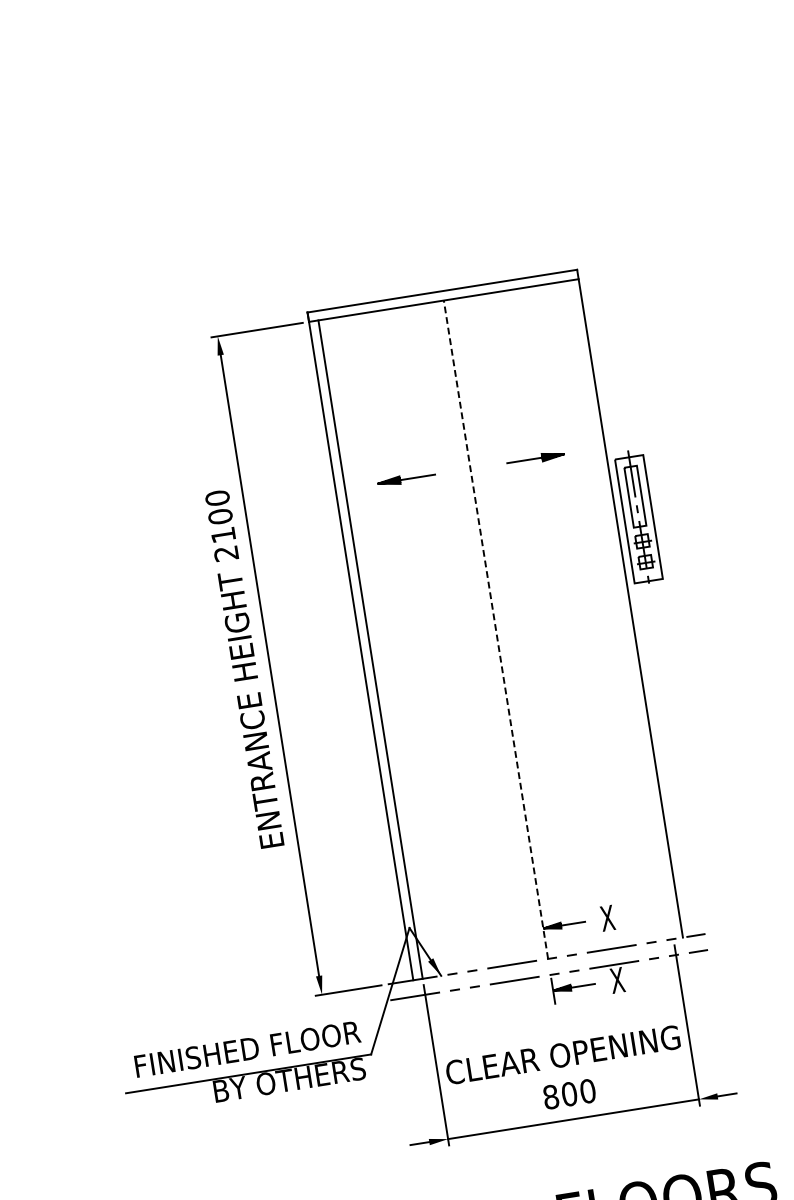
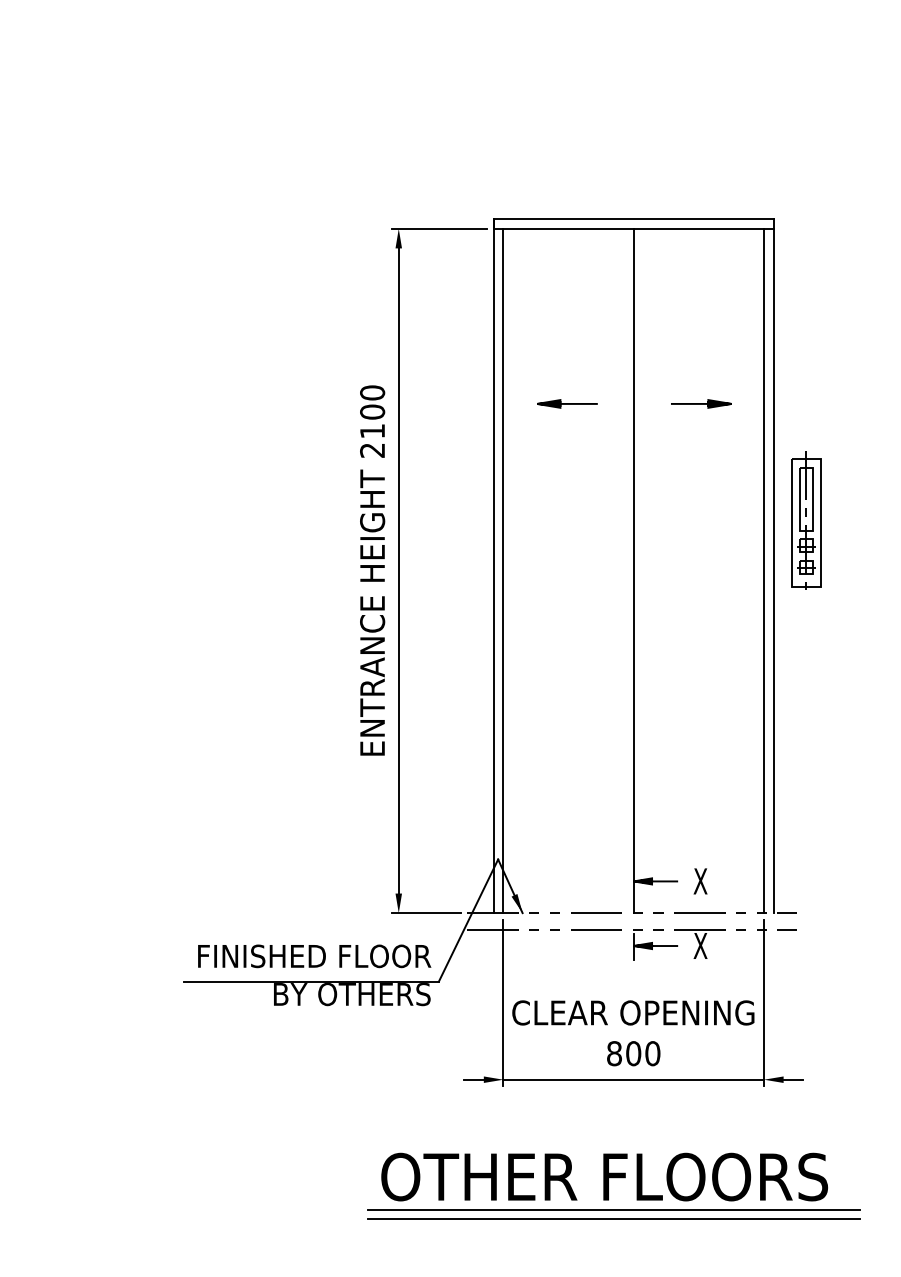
part: (638, 516) -> (806, 520), moved
line: (621, 609) -> (764, 570), added
line: (495, 629) -> (633, 570), dashed -> solid

